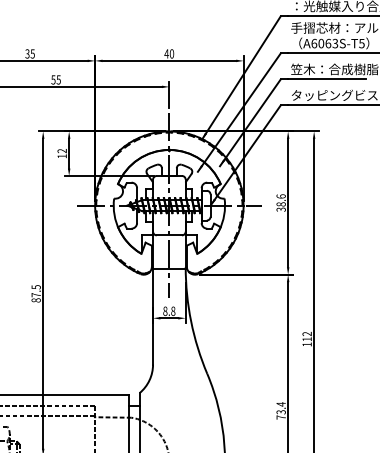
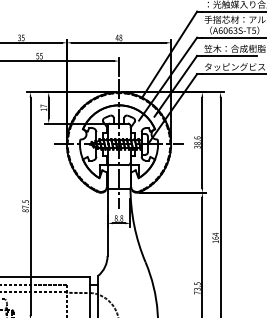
text: (171, 54) -> (120, 38), 40 -> 48
text: (61, 151) -> (43, 106), 12 -> 17
text: (306, 336) -> (215, 236), 112 -> 164
text: (280, 404) -> (196, 283), 73.4 -> 73.5

